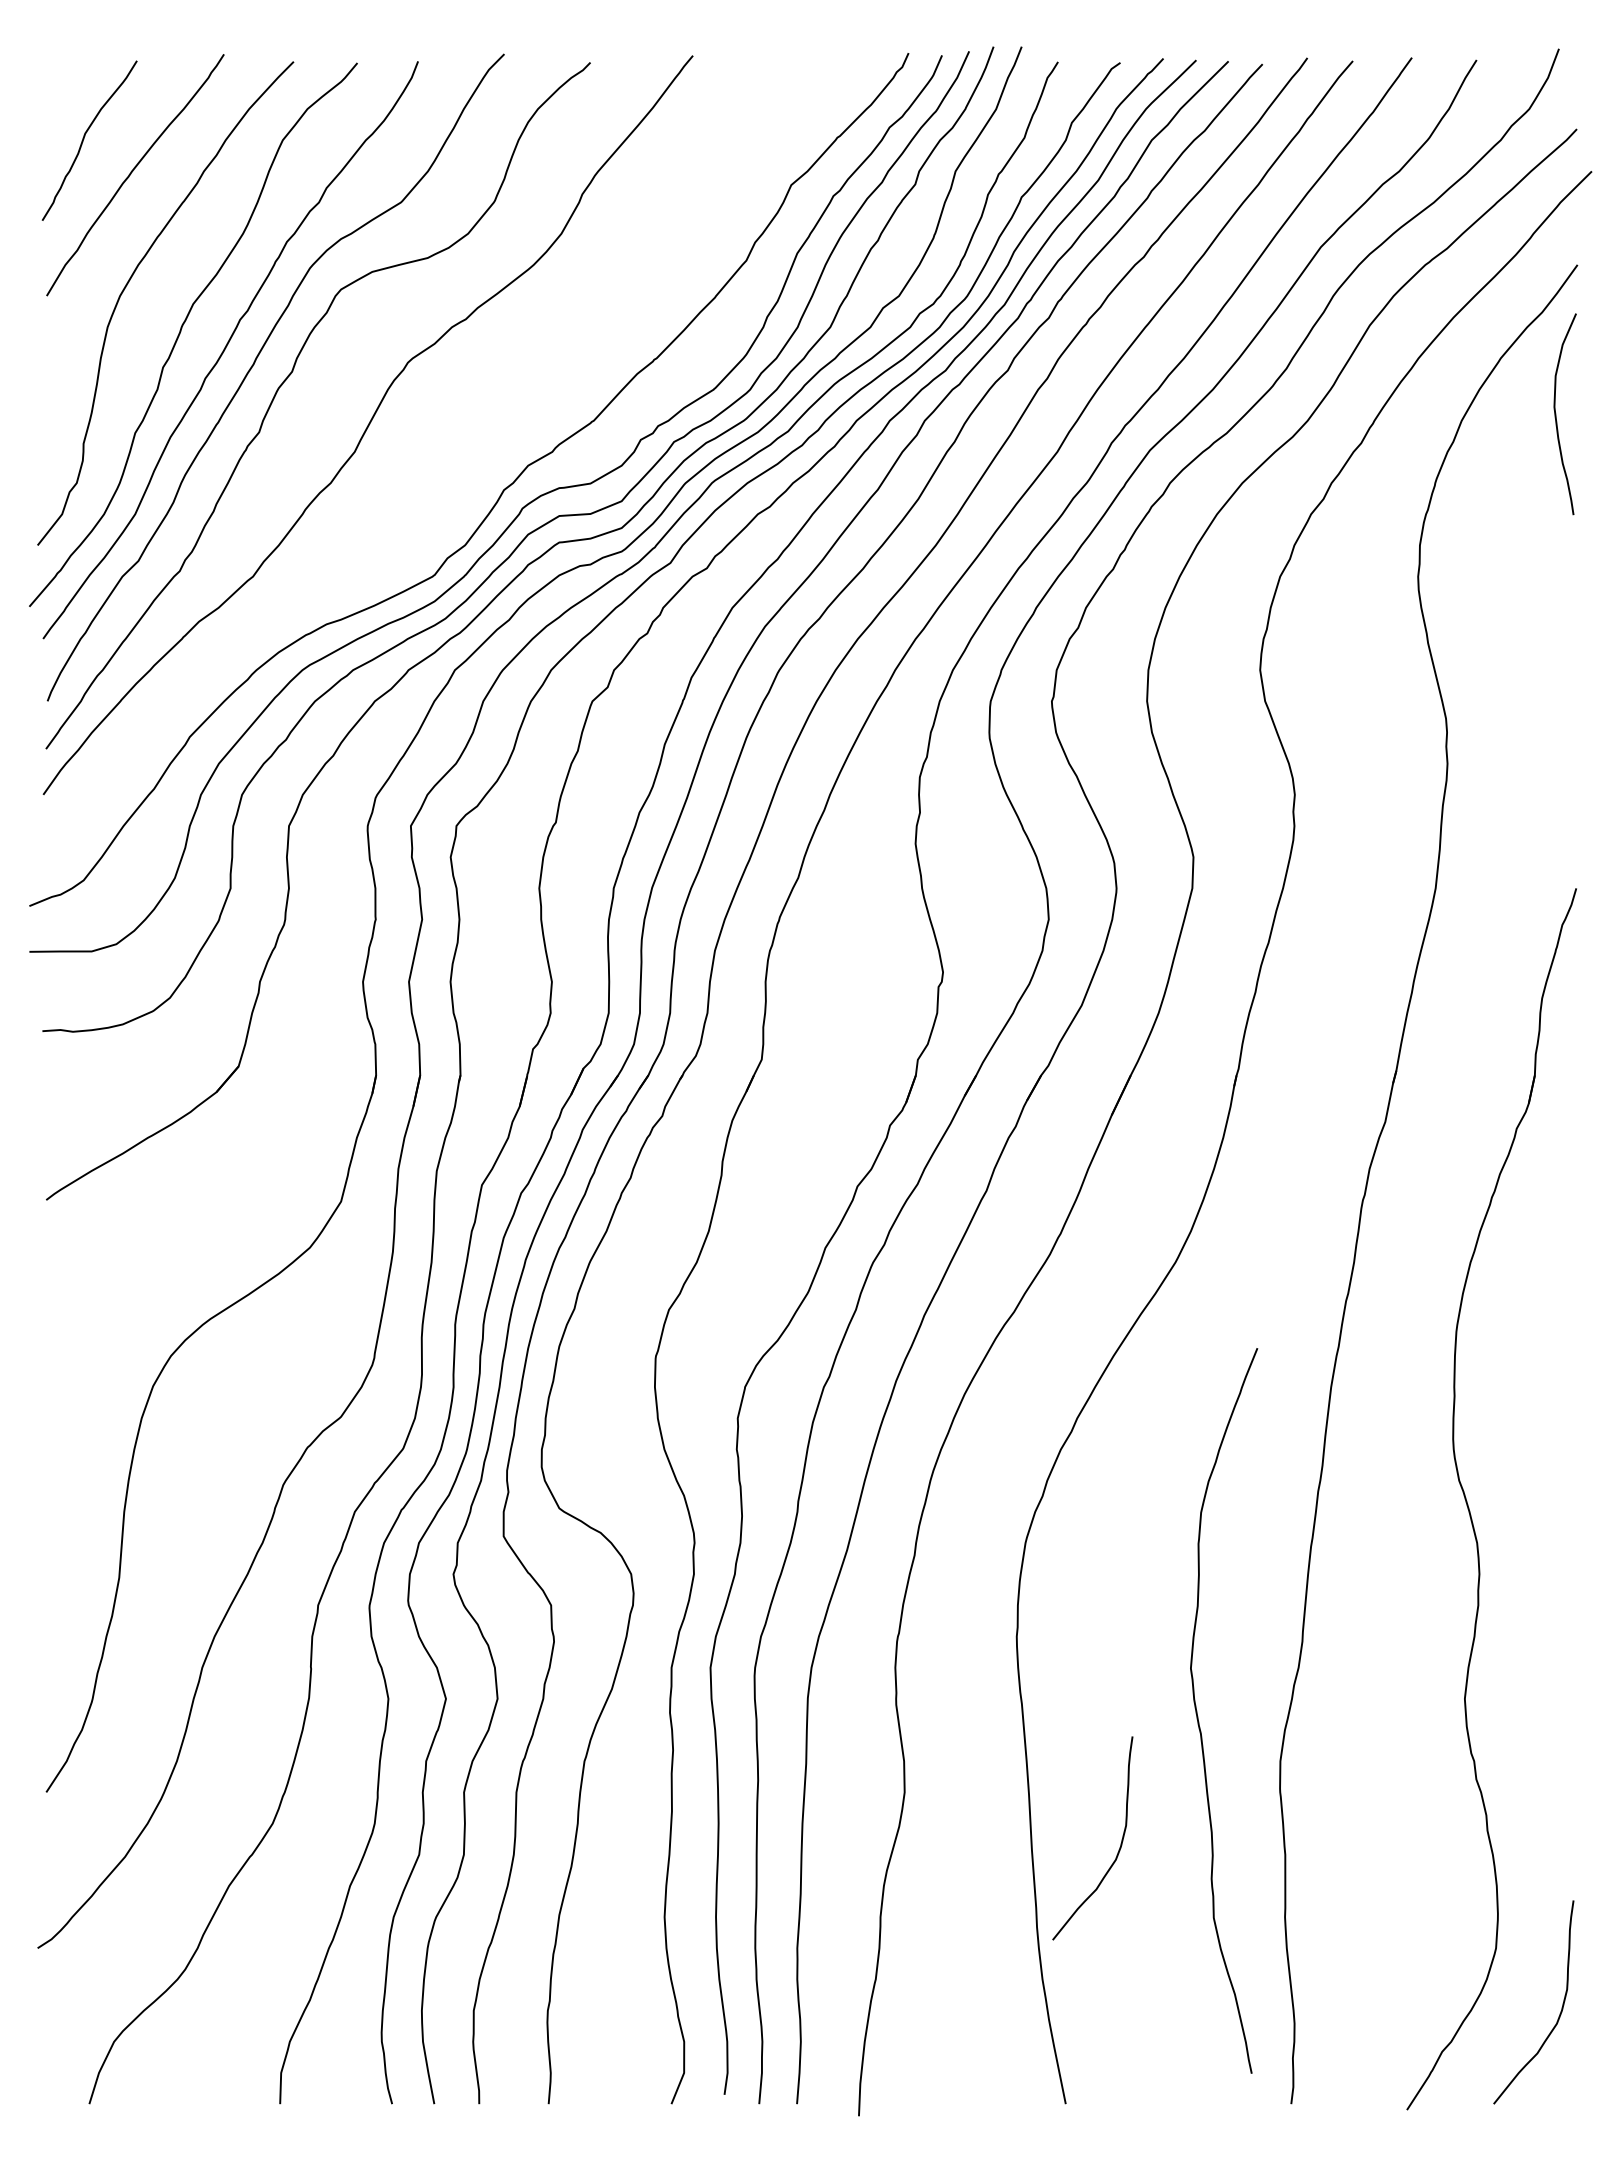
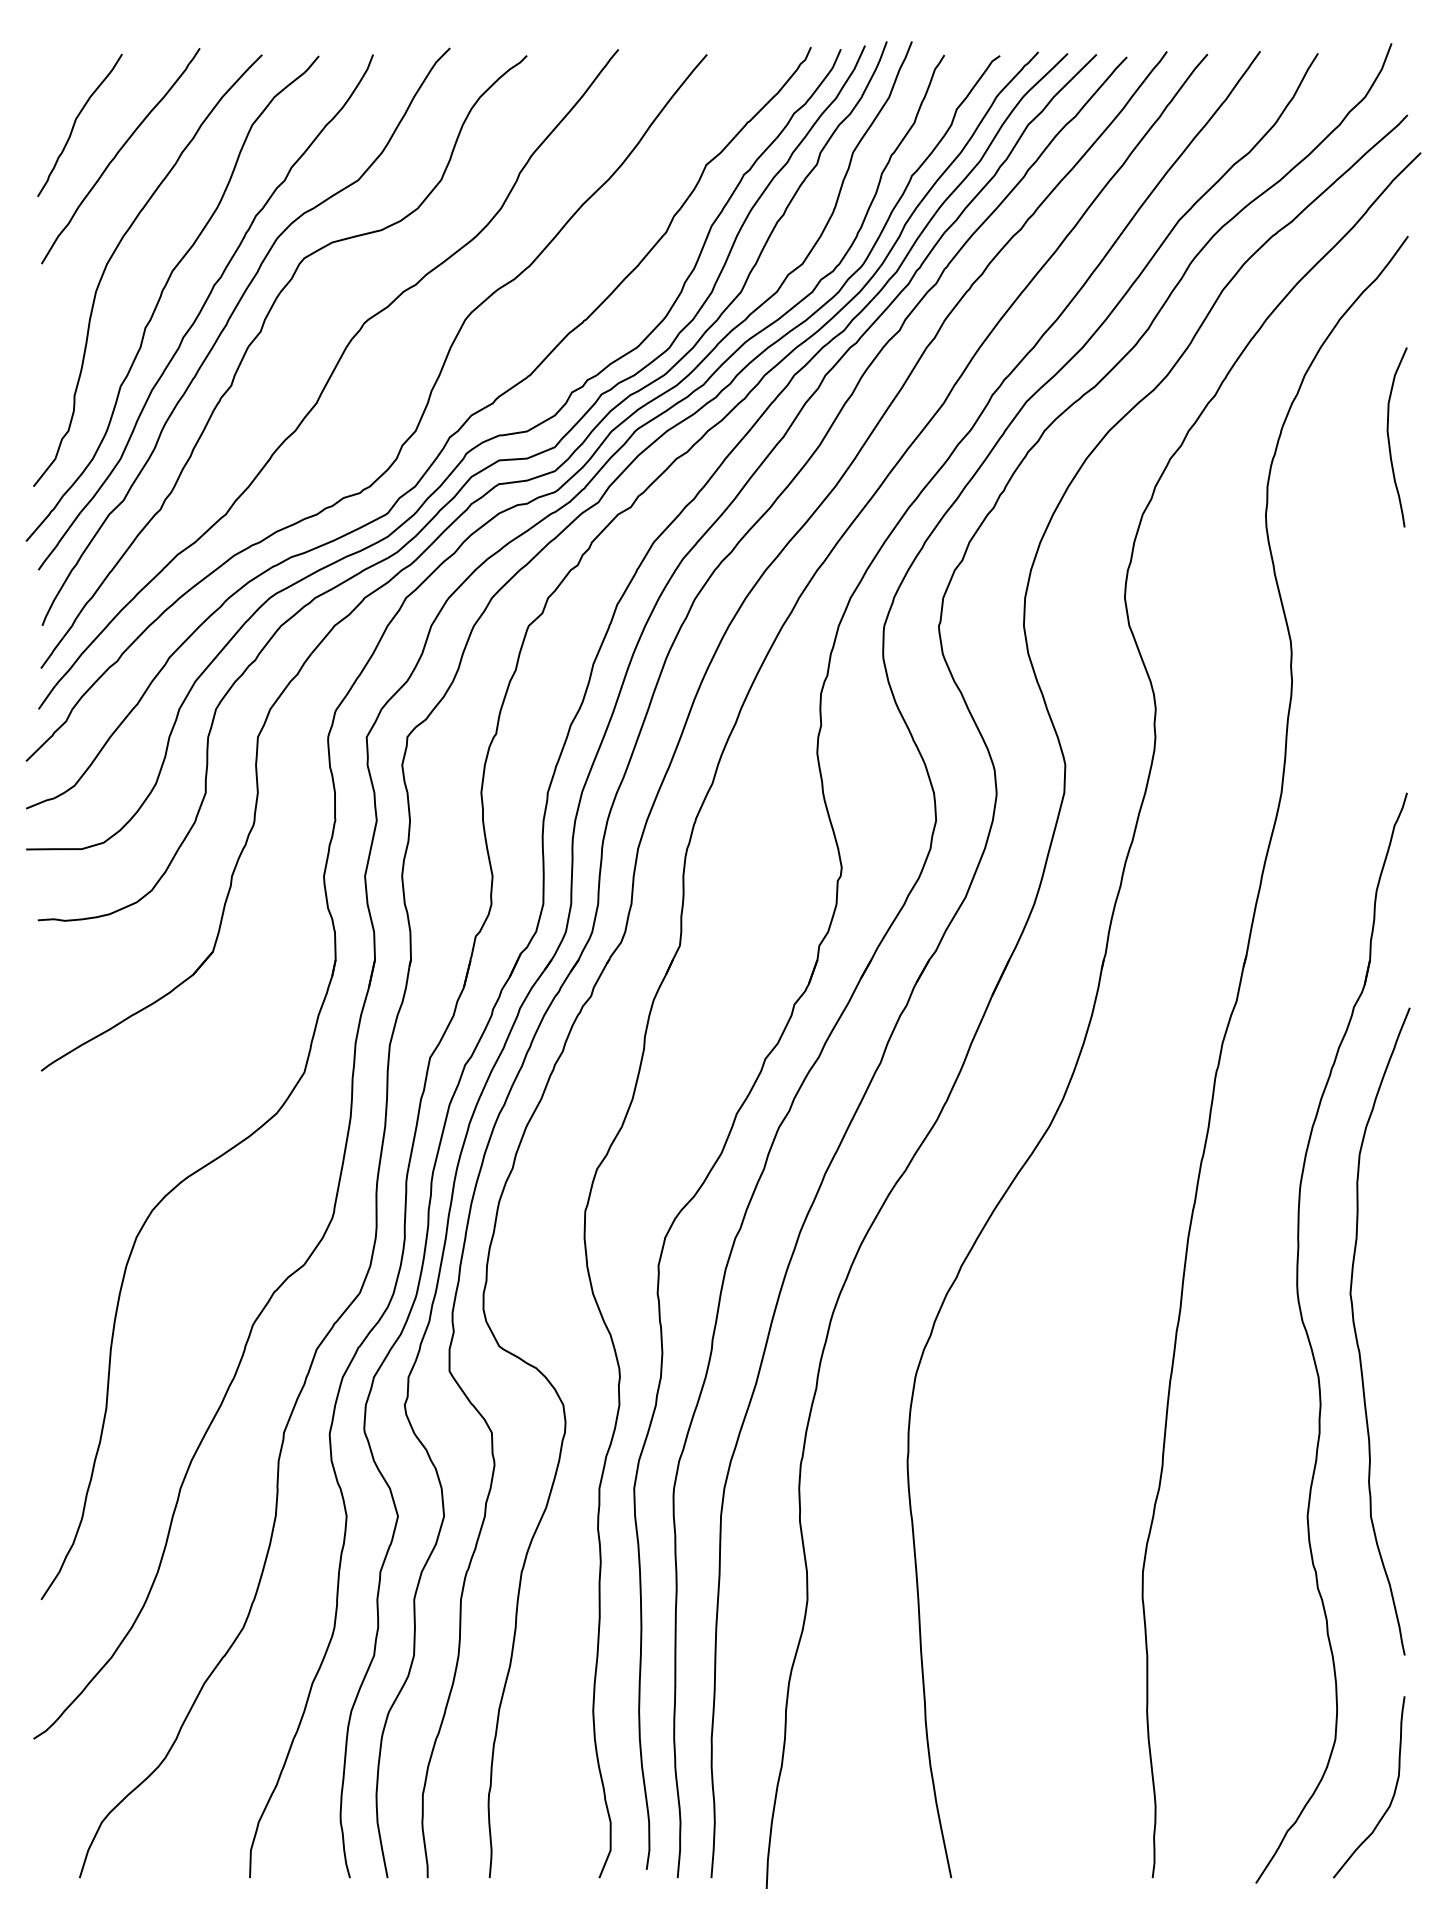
curve: (1556, 414) -> (1389, 437), moved
curve: (454, 493) -> (405, 440), added
curve: (1198, 1716) -> (1357, 1336), moved
curve: (1118, 1849) -> (998, 1650), removed

